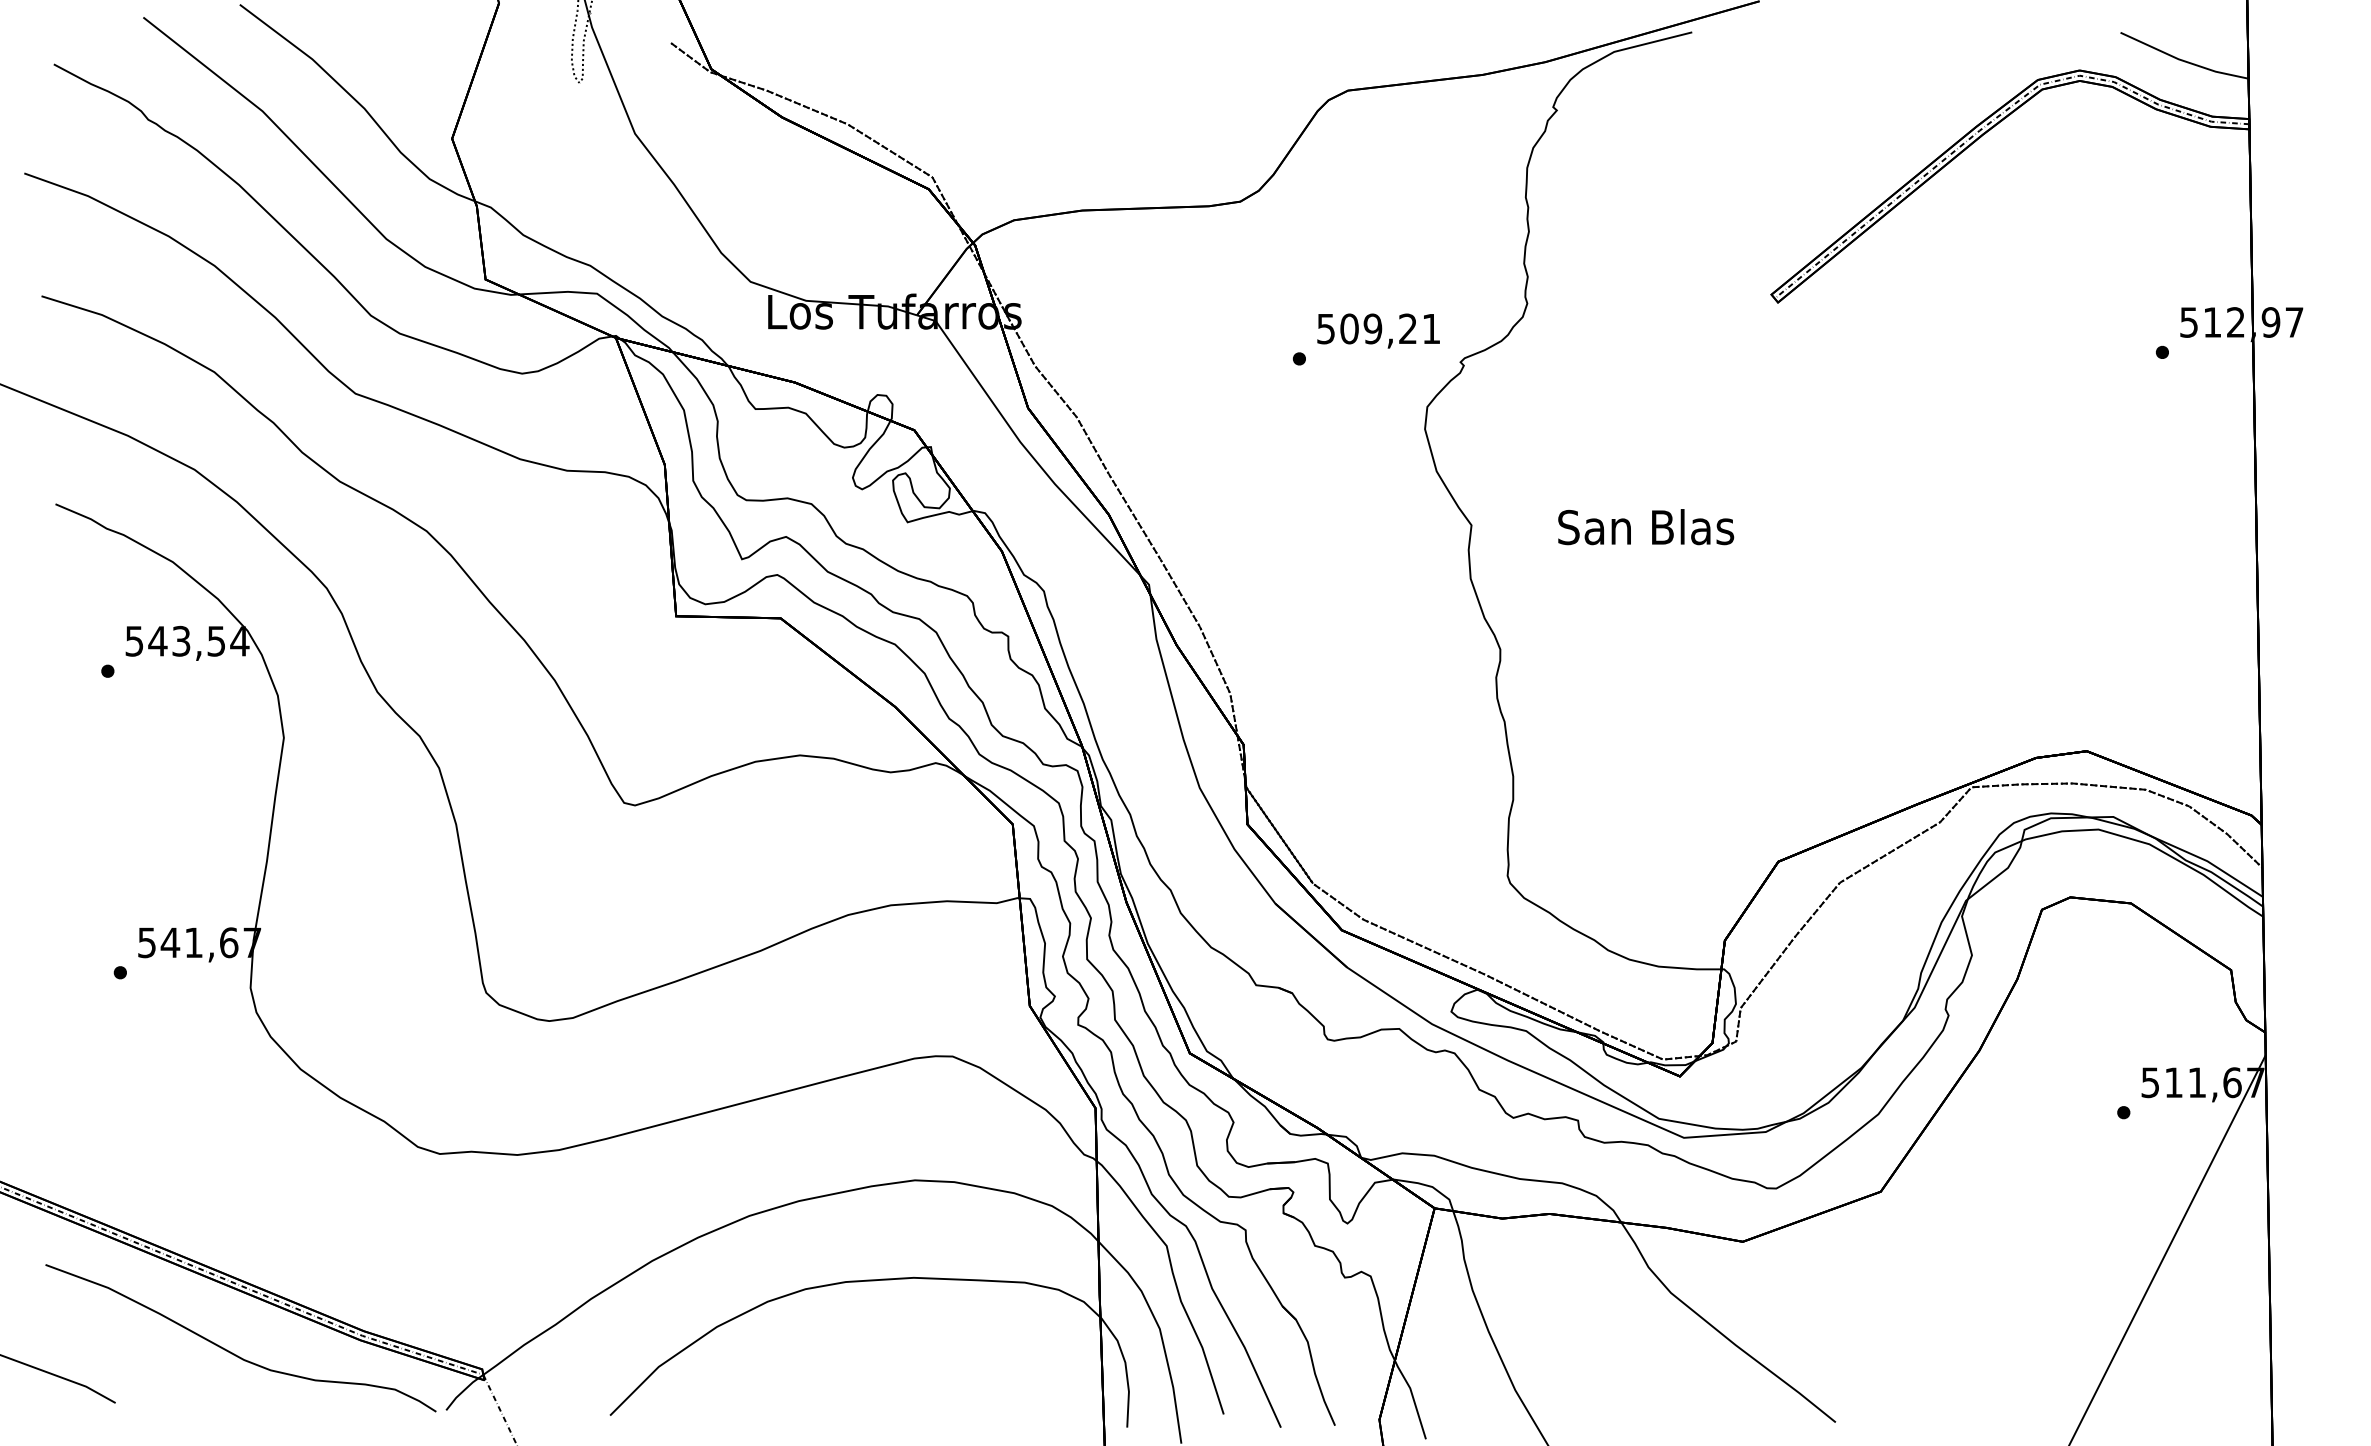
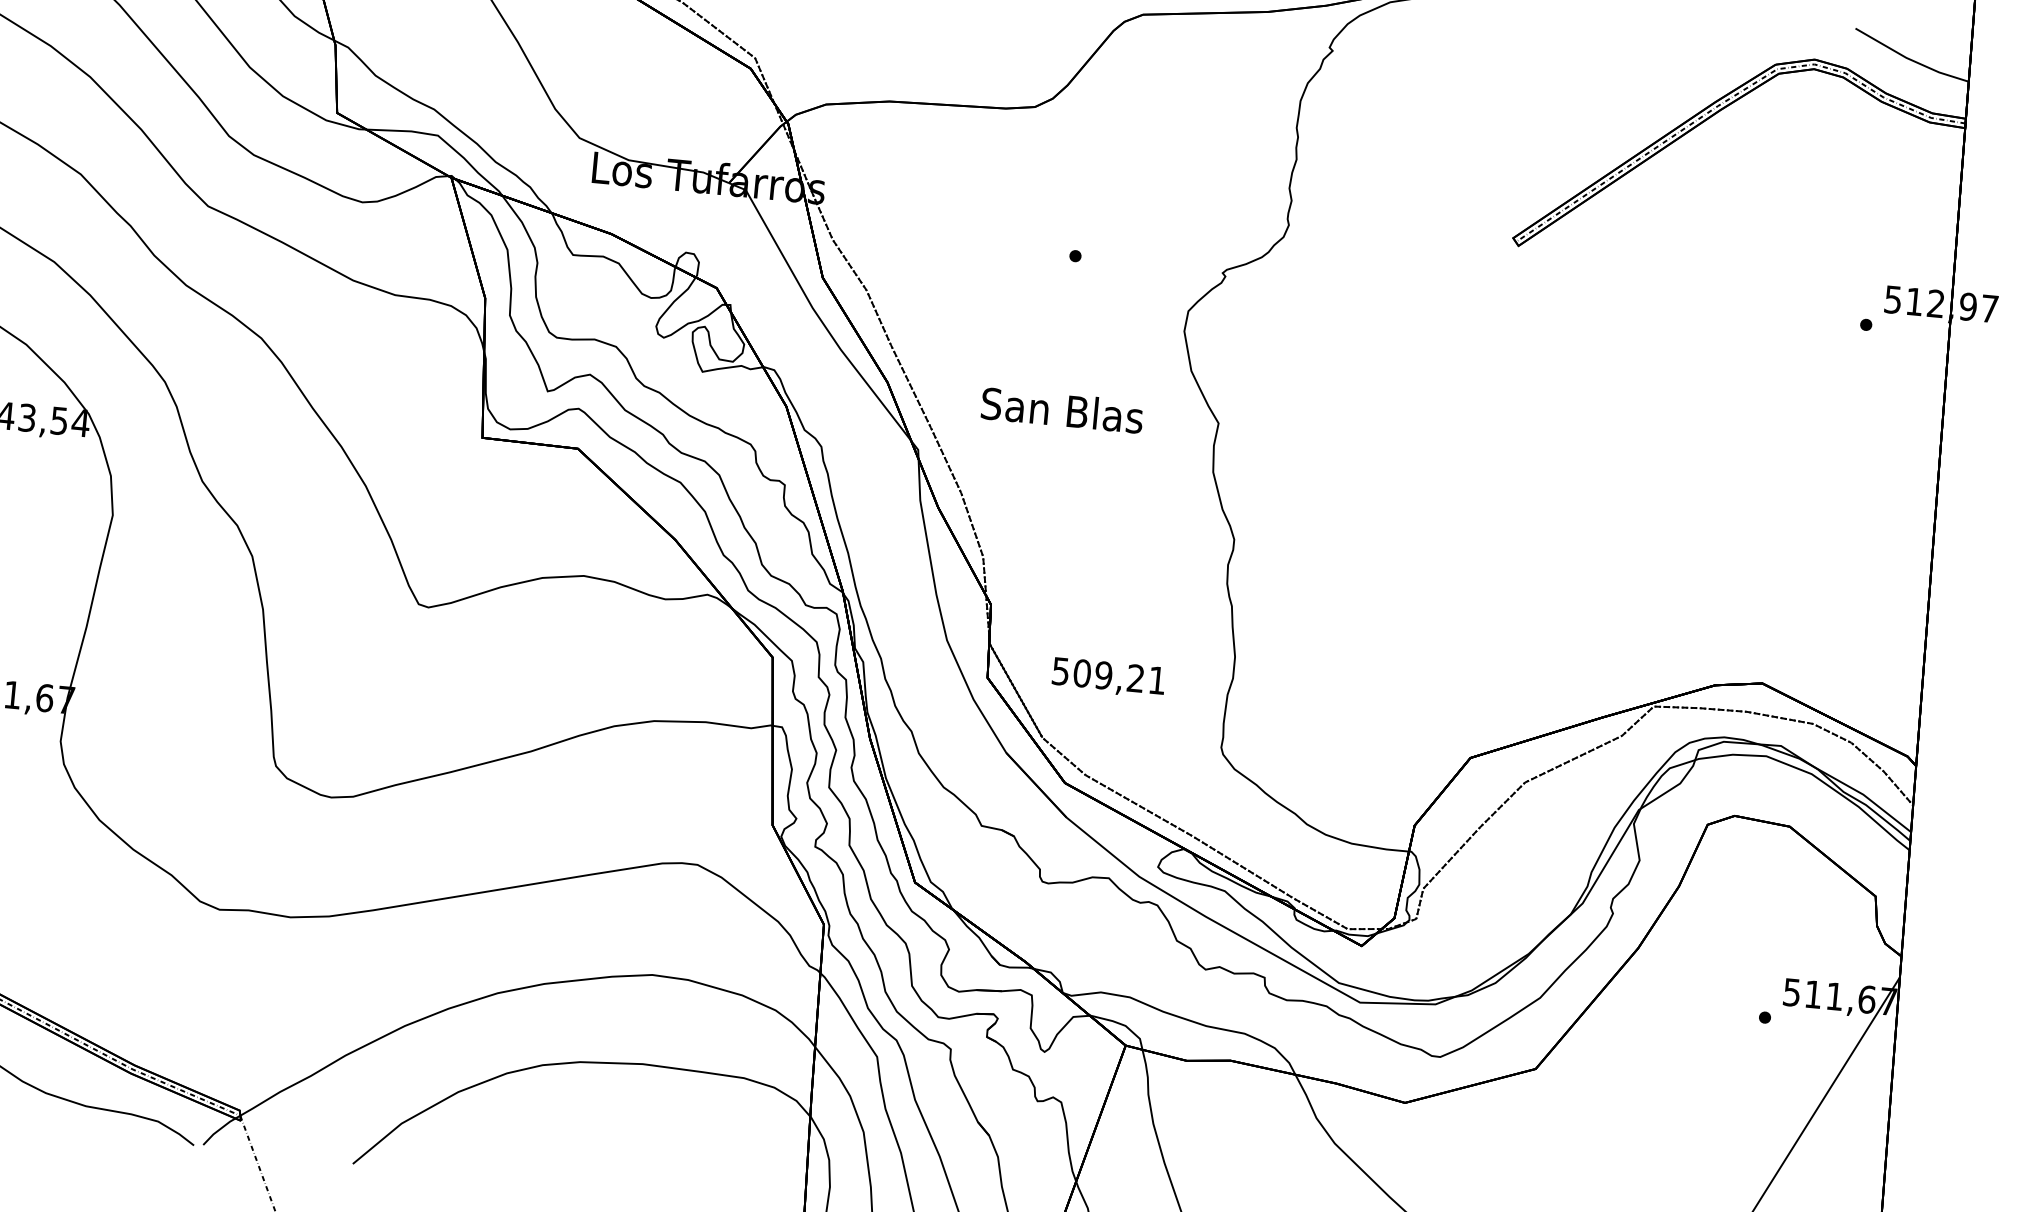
text: (1378, 330) -> (1108, 677), moved
text: (1646, 527) -> (1062, 410), moved

